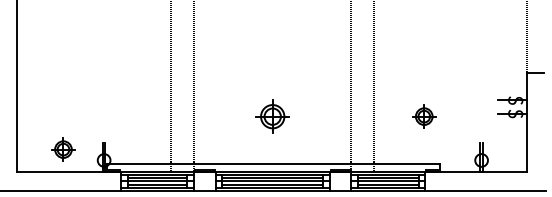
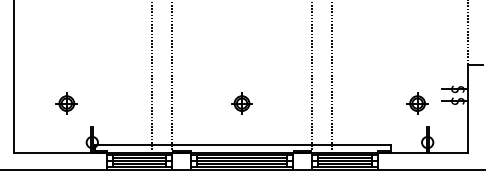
part: (272, 116) -> (241, 103), size x0.71
part: (424, 116) -> (417, 103), moved
part: (63, 149) -> (66, 103), moved

